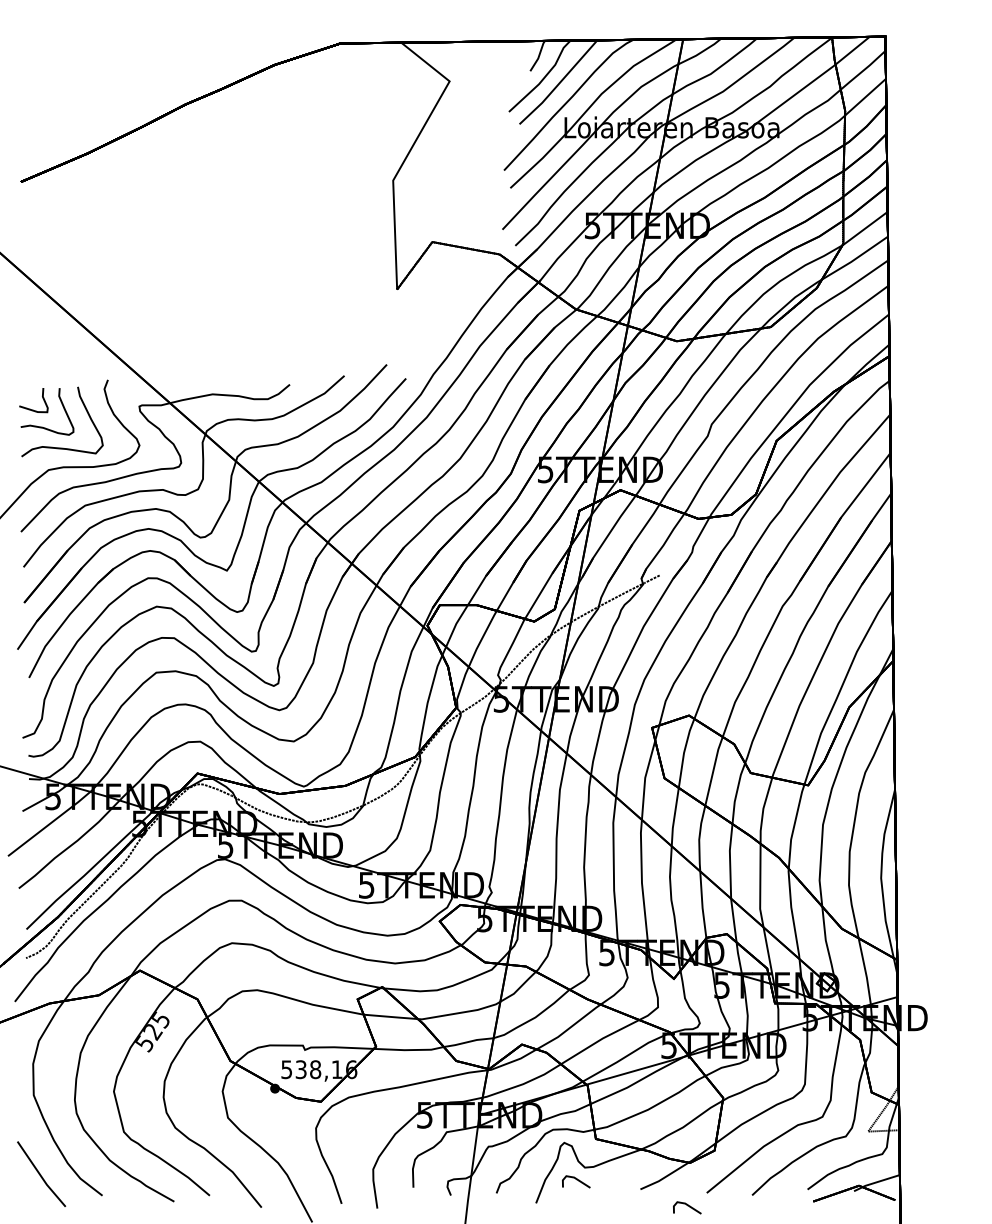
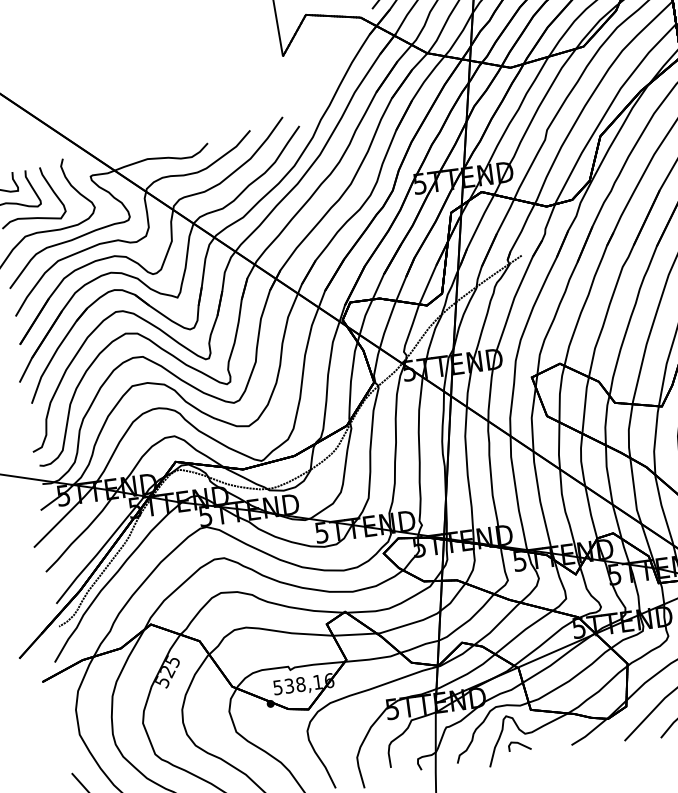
line: (687, 1206) -> (610, 753), removed

